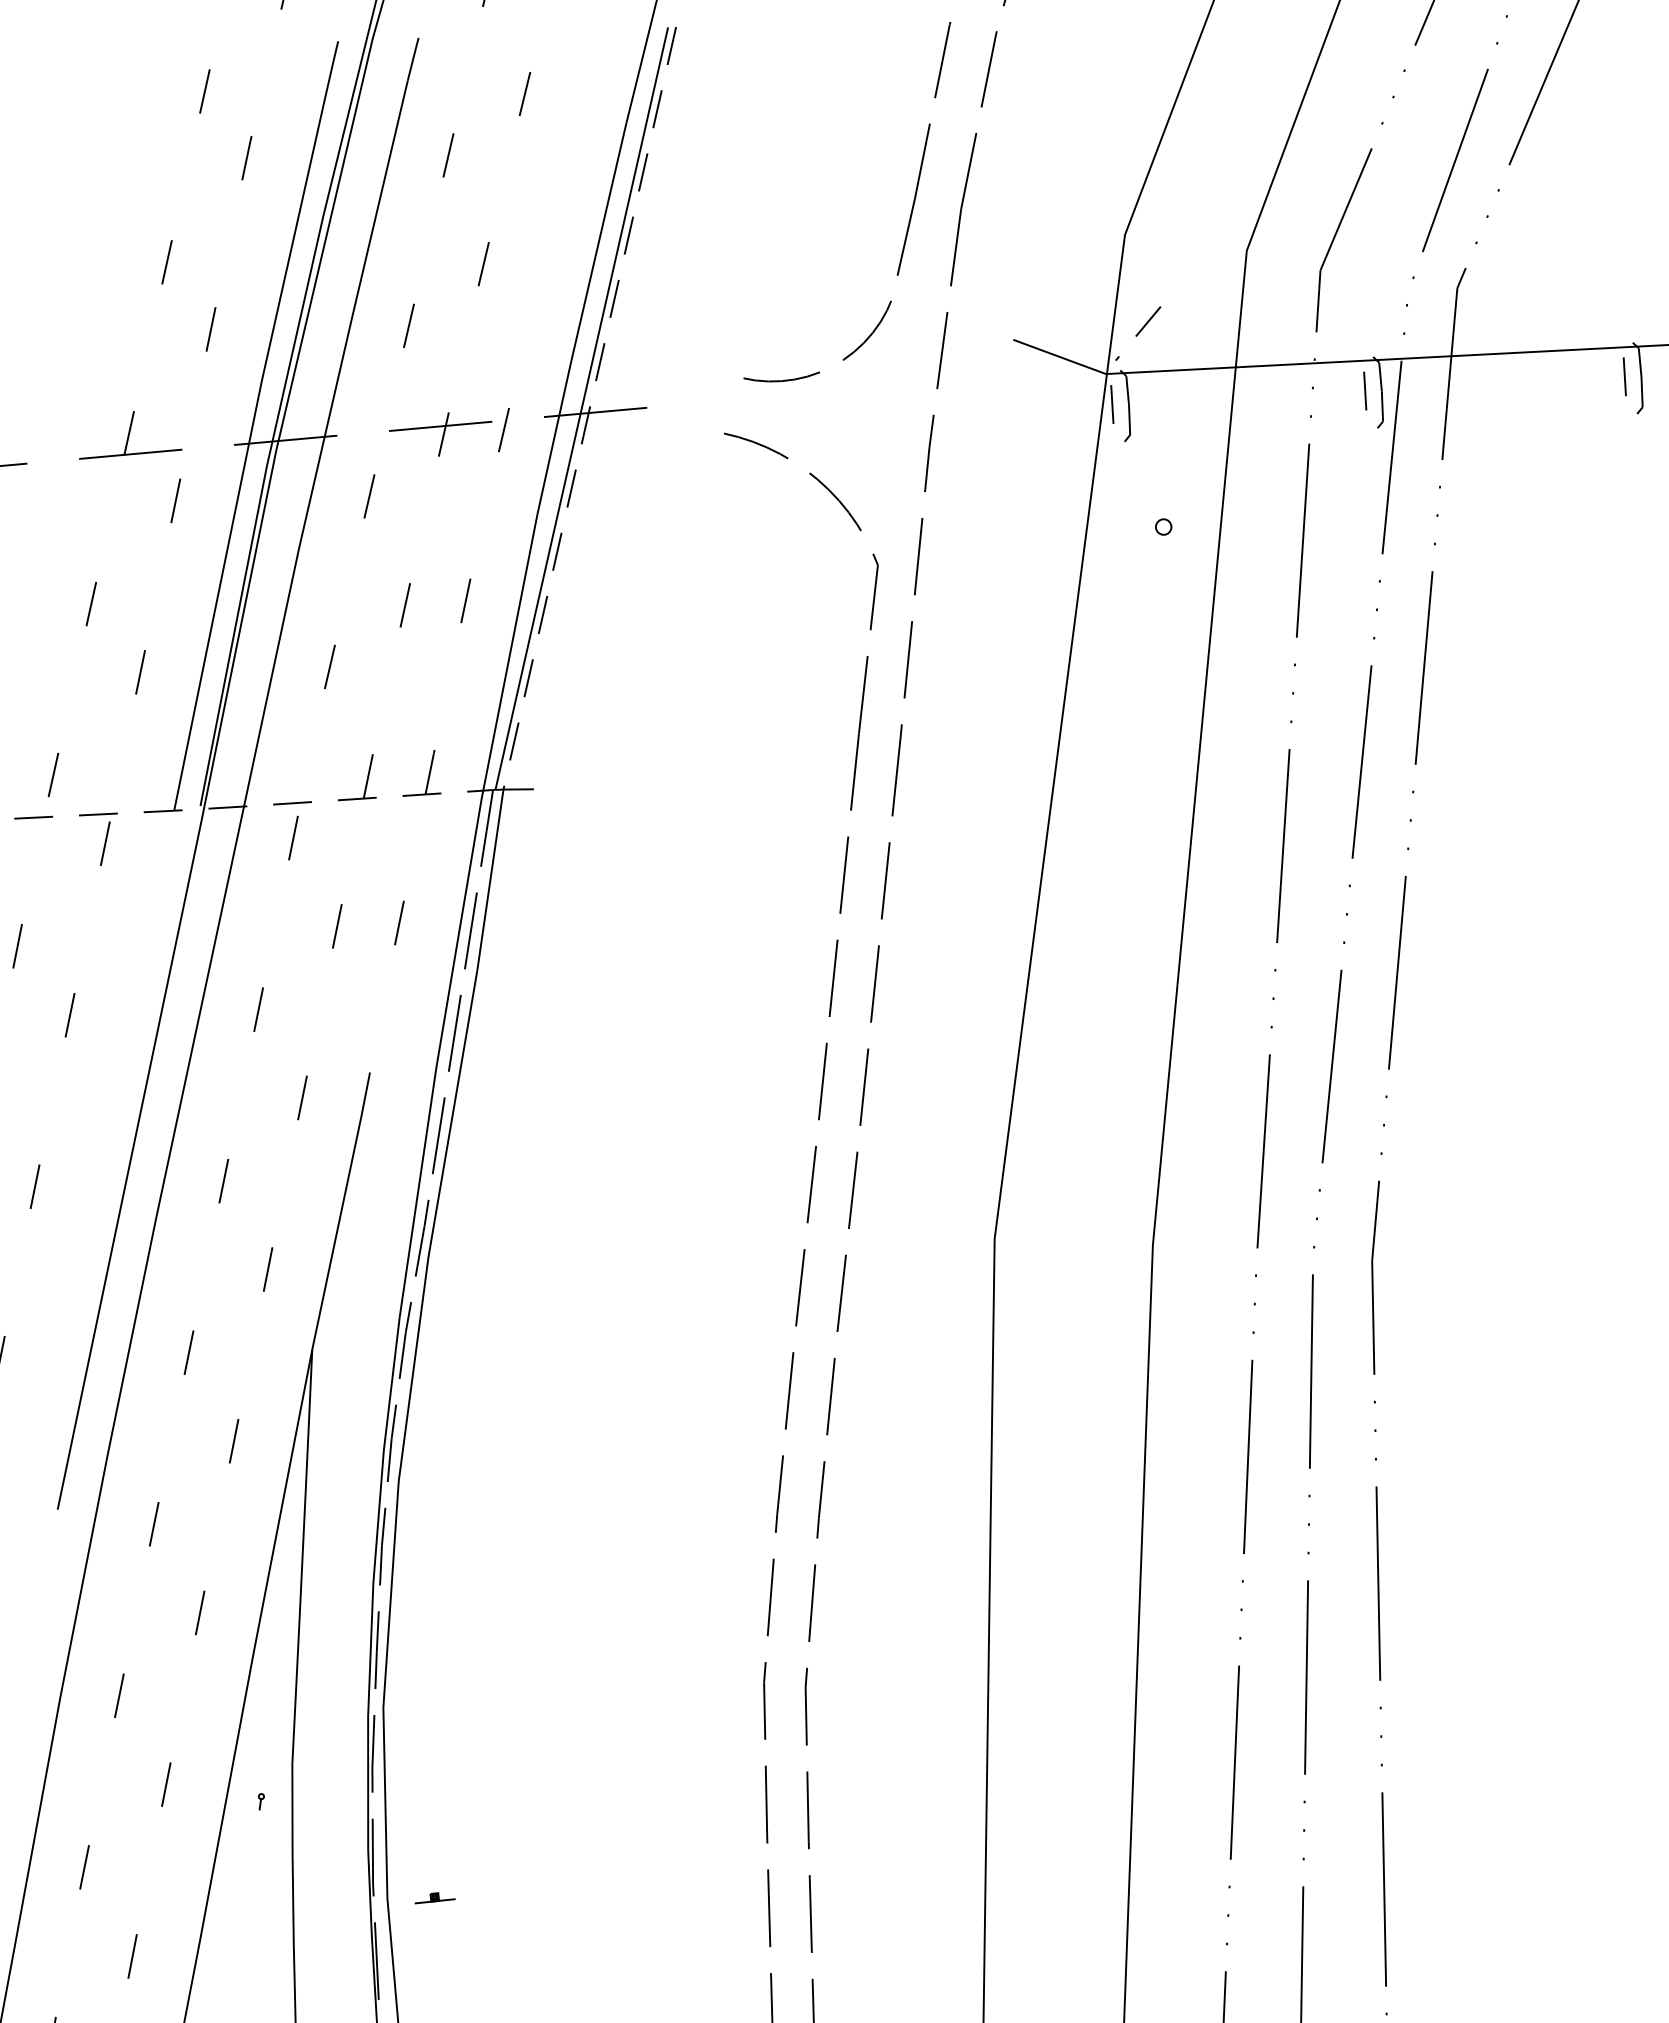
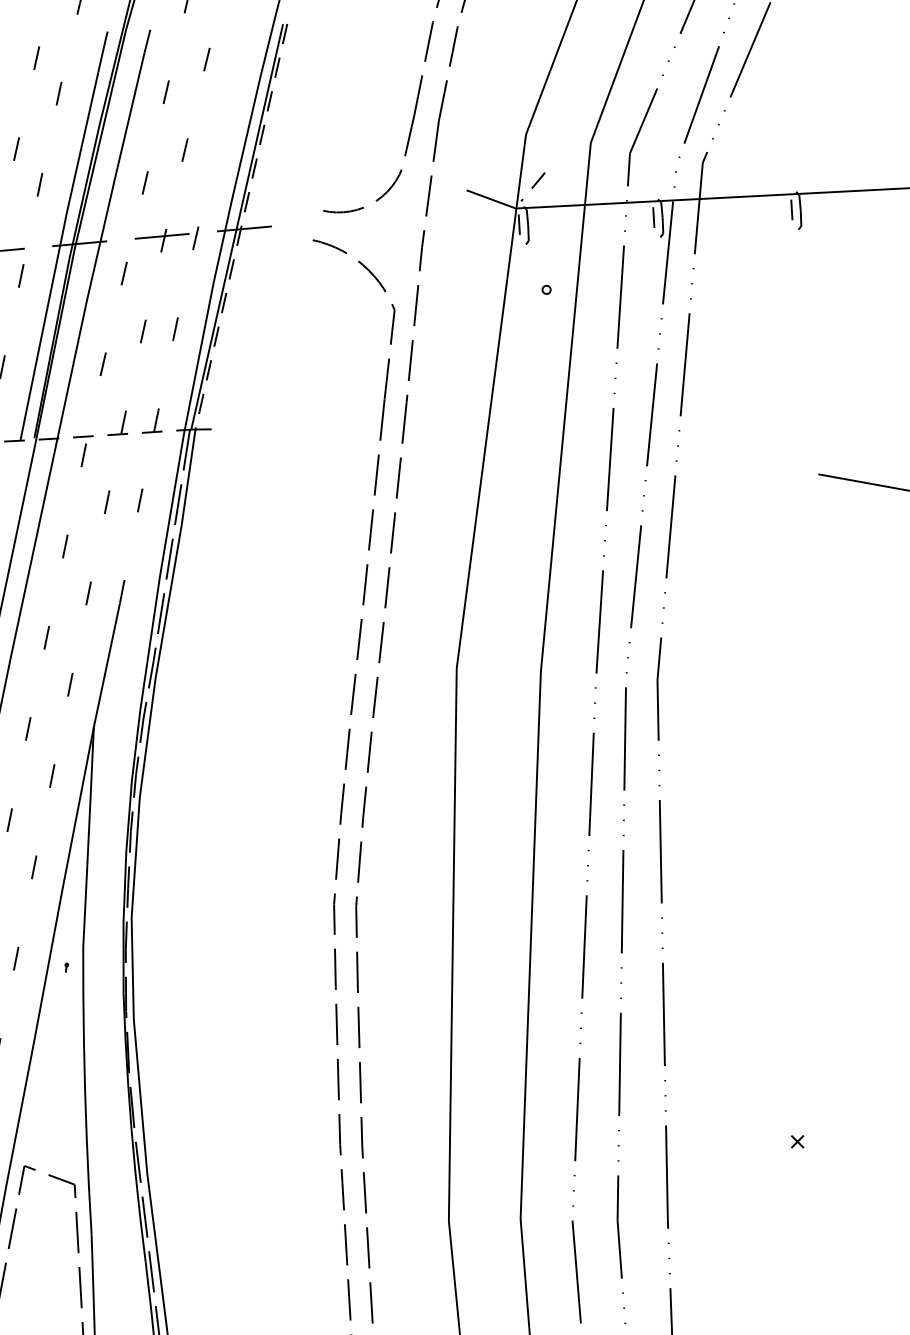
part: (433, 1897) -> (158, 1018), removed

